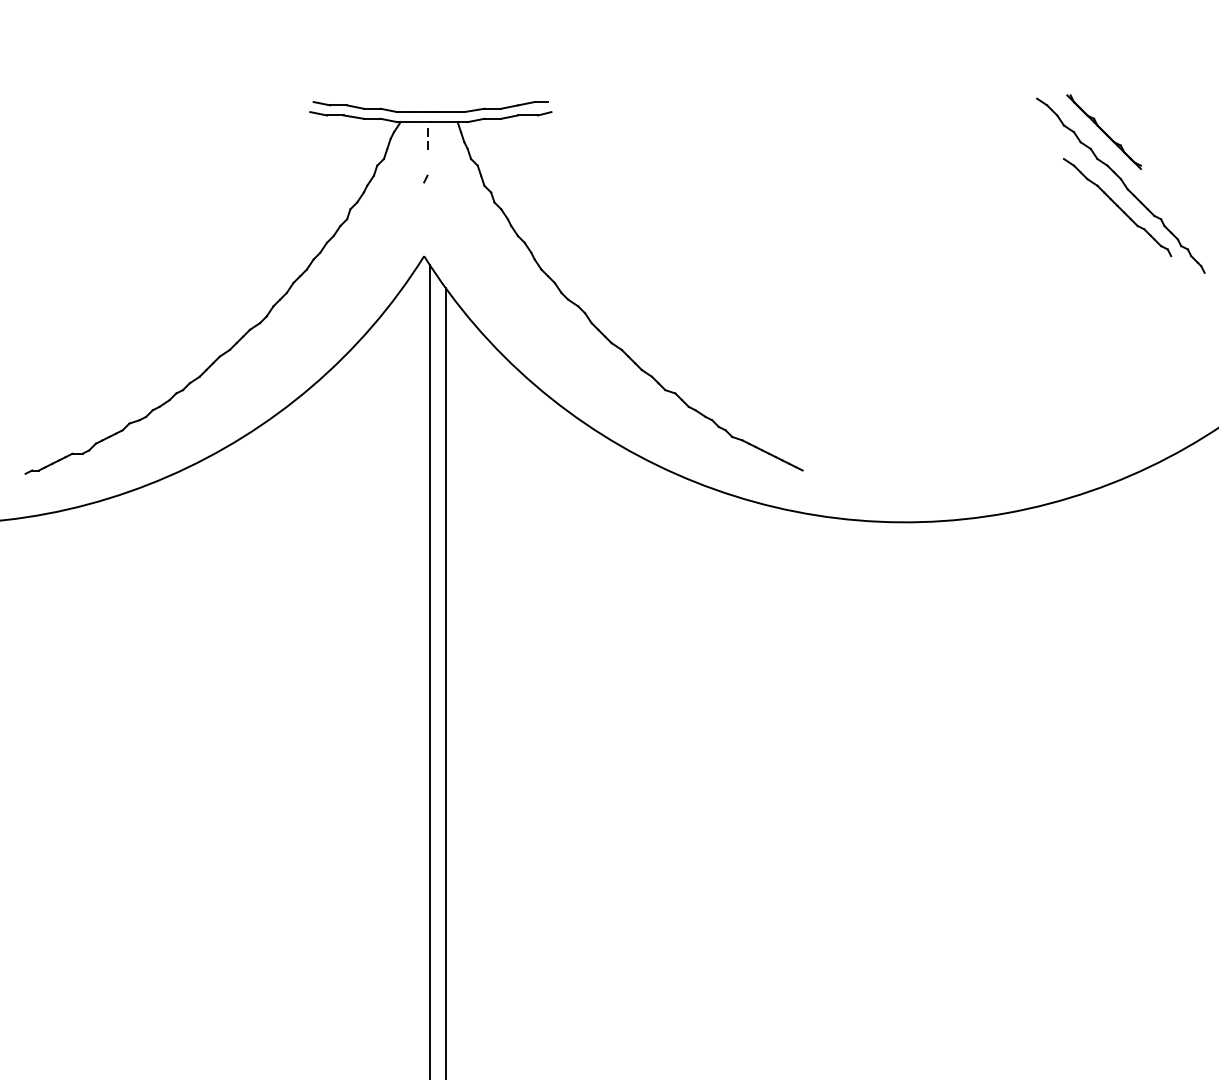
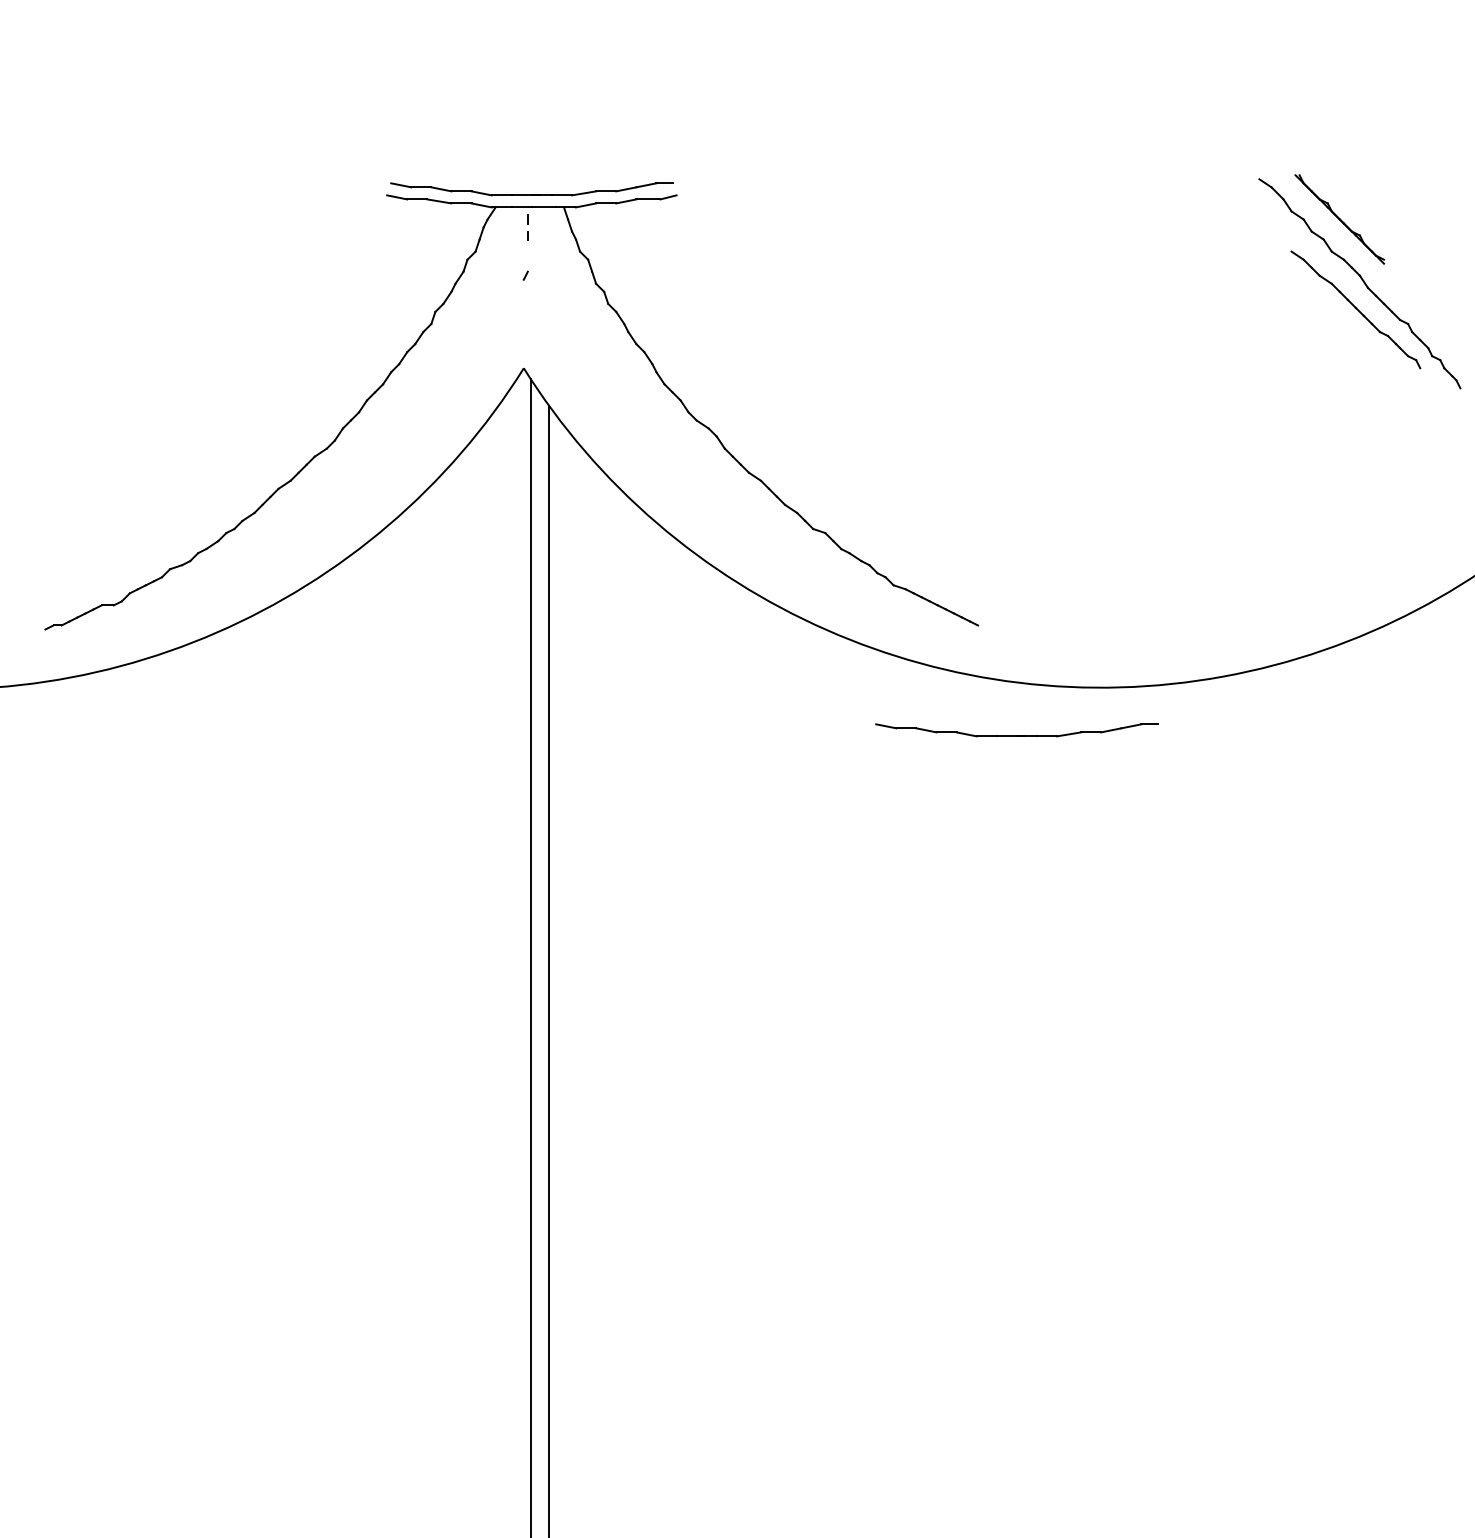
part: (834, 558) -> (1016, 730), added

